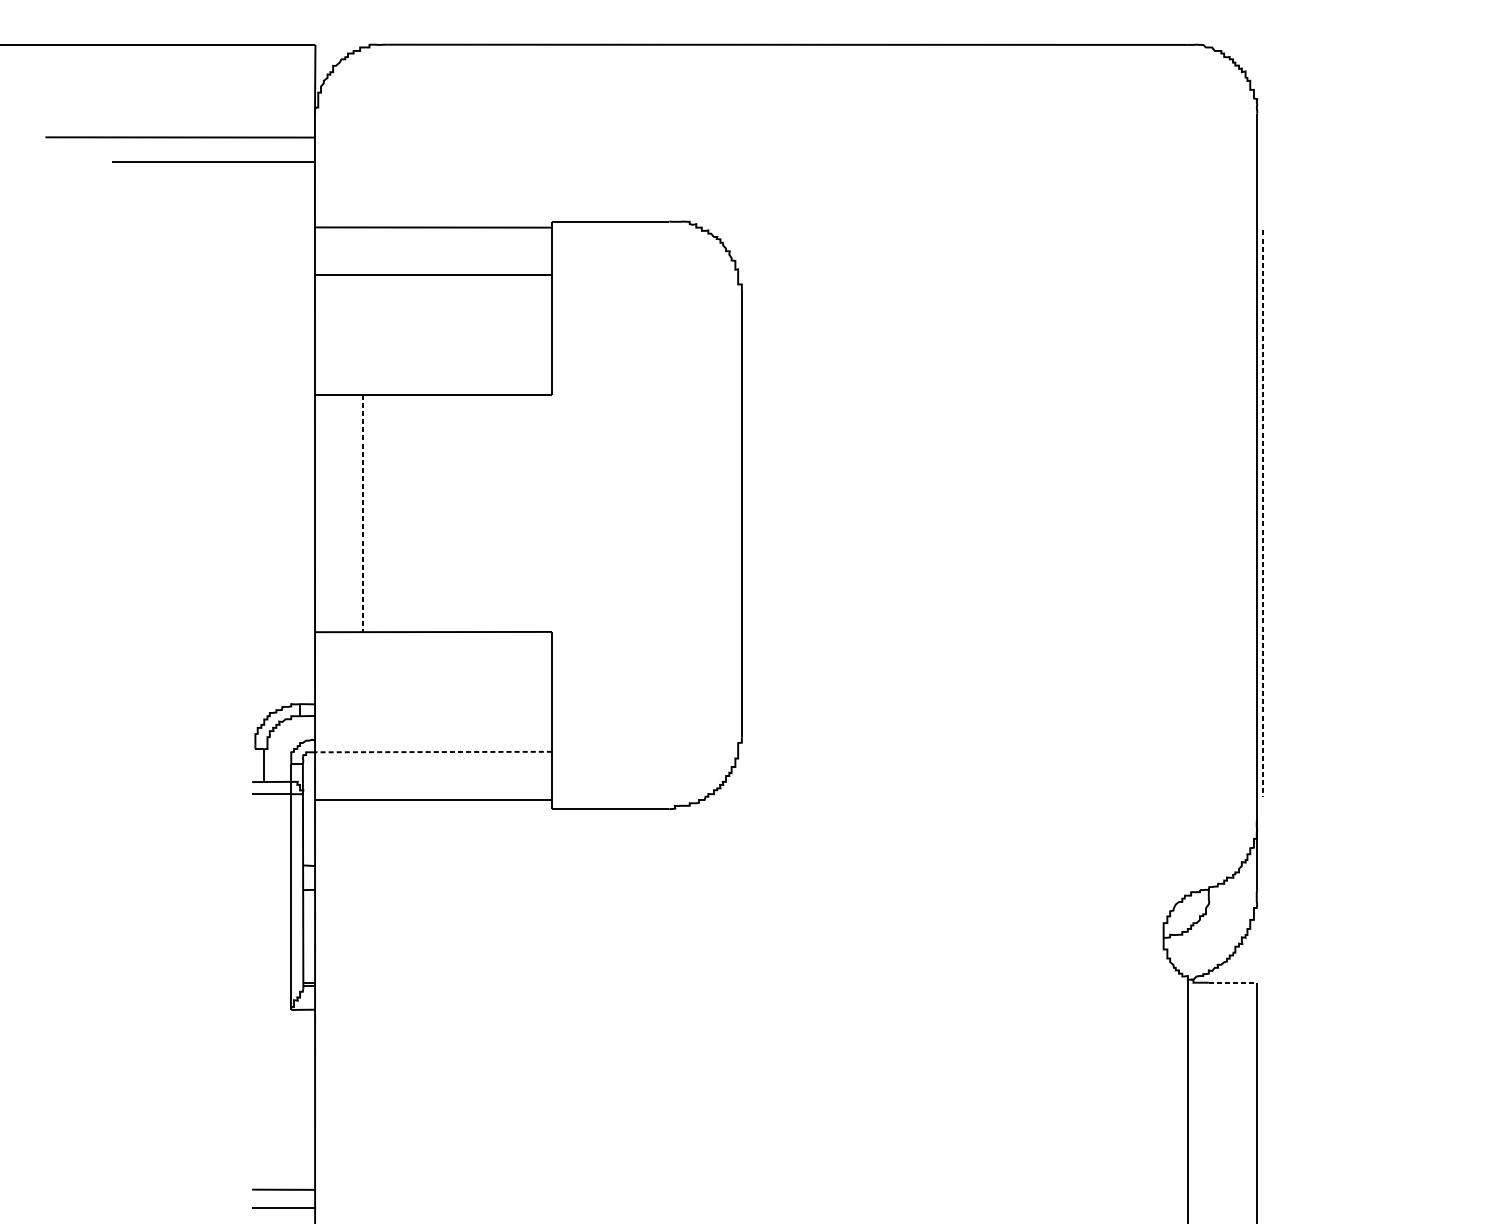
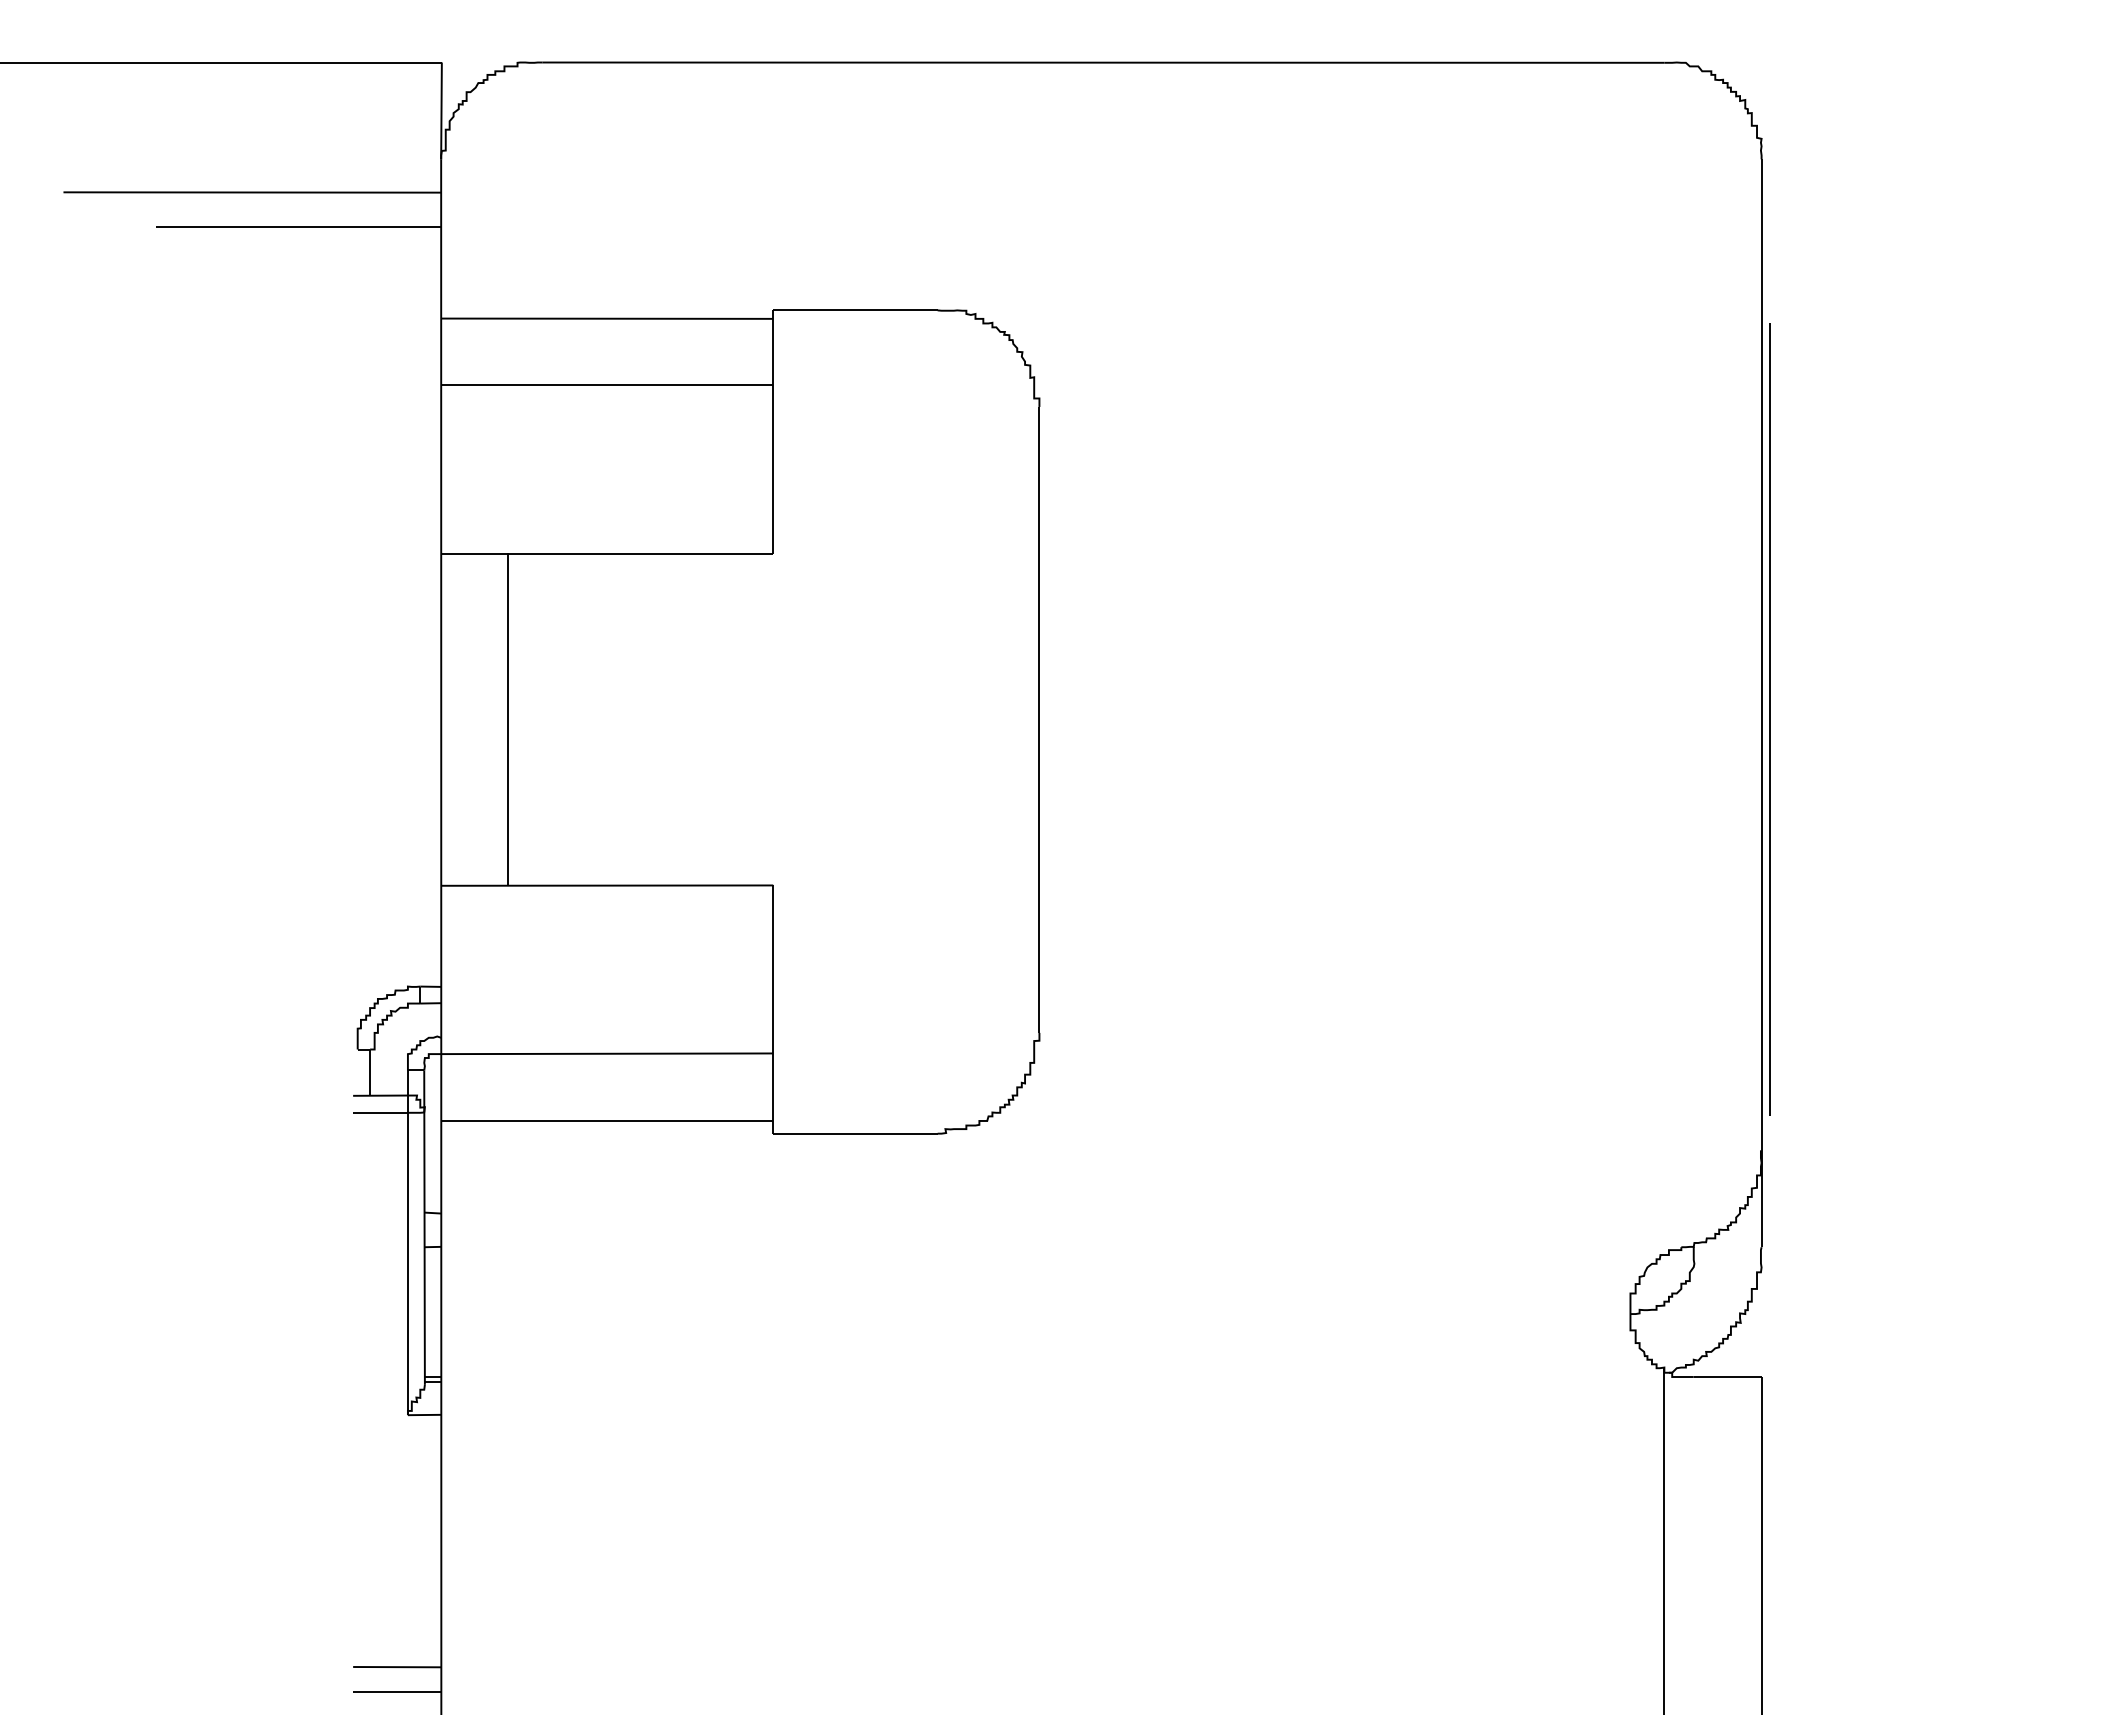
line: (1263, 513) -> (1770, 719), dashed -> solid
line: (363, 514) -> (508, 720), dashed -> solid
line: (433, 751) -> (607, 1053), dashed -> solid
line: (1232, 983) -> (1727, 1377), dashed -> solid

